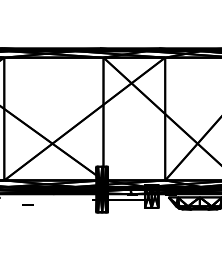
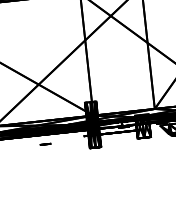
line: (27, 204) -> (45, 144), moved

